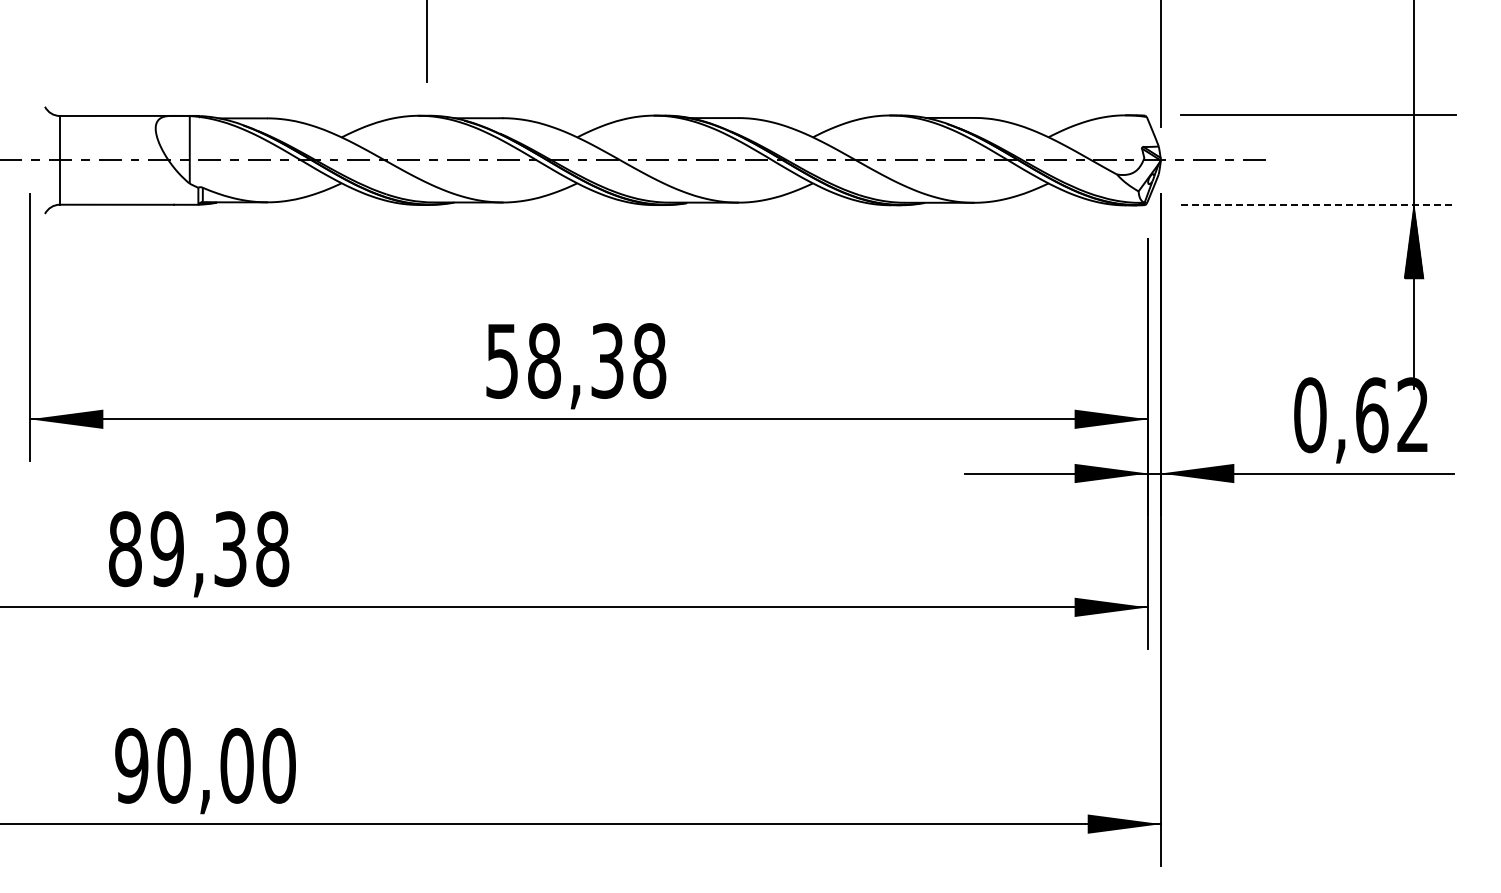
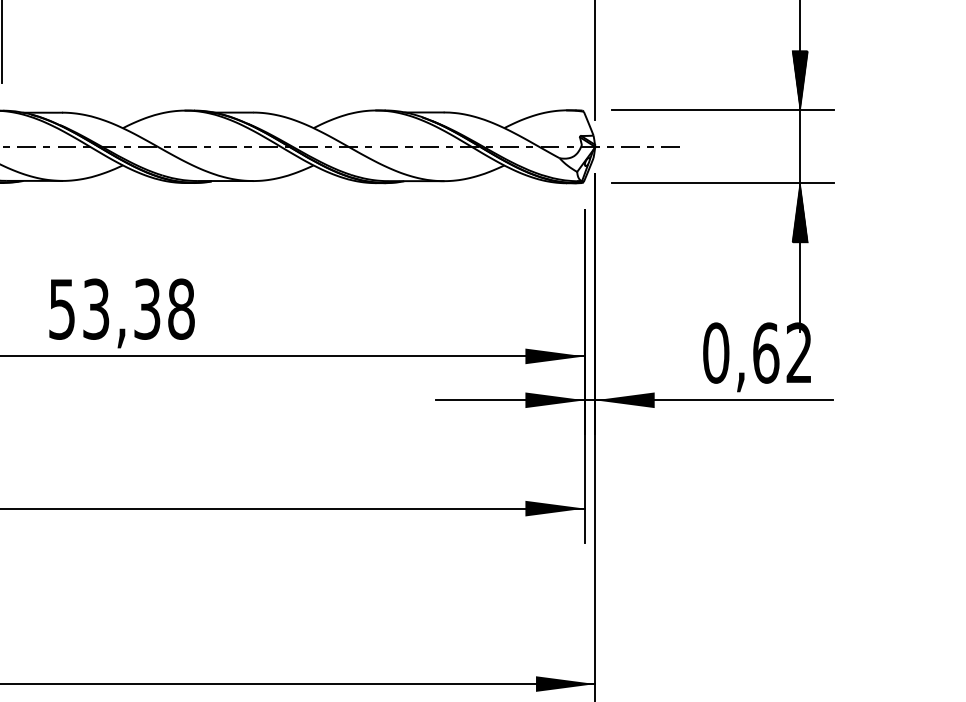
hatch: (1413, 78) -> (799, 80), added
line: (1319, 205) -> (723, 183), dashed -> solid
text: (544, 360) -> (96, 308), 58,38 -> 53,38

